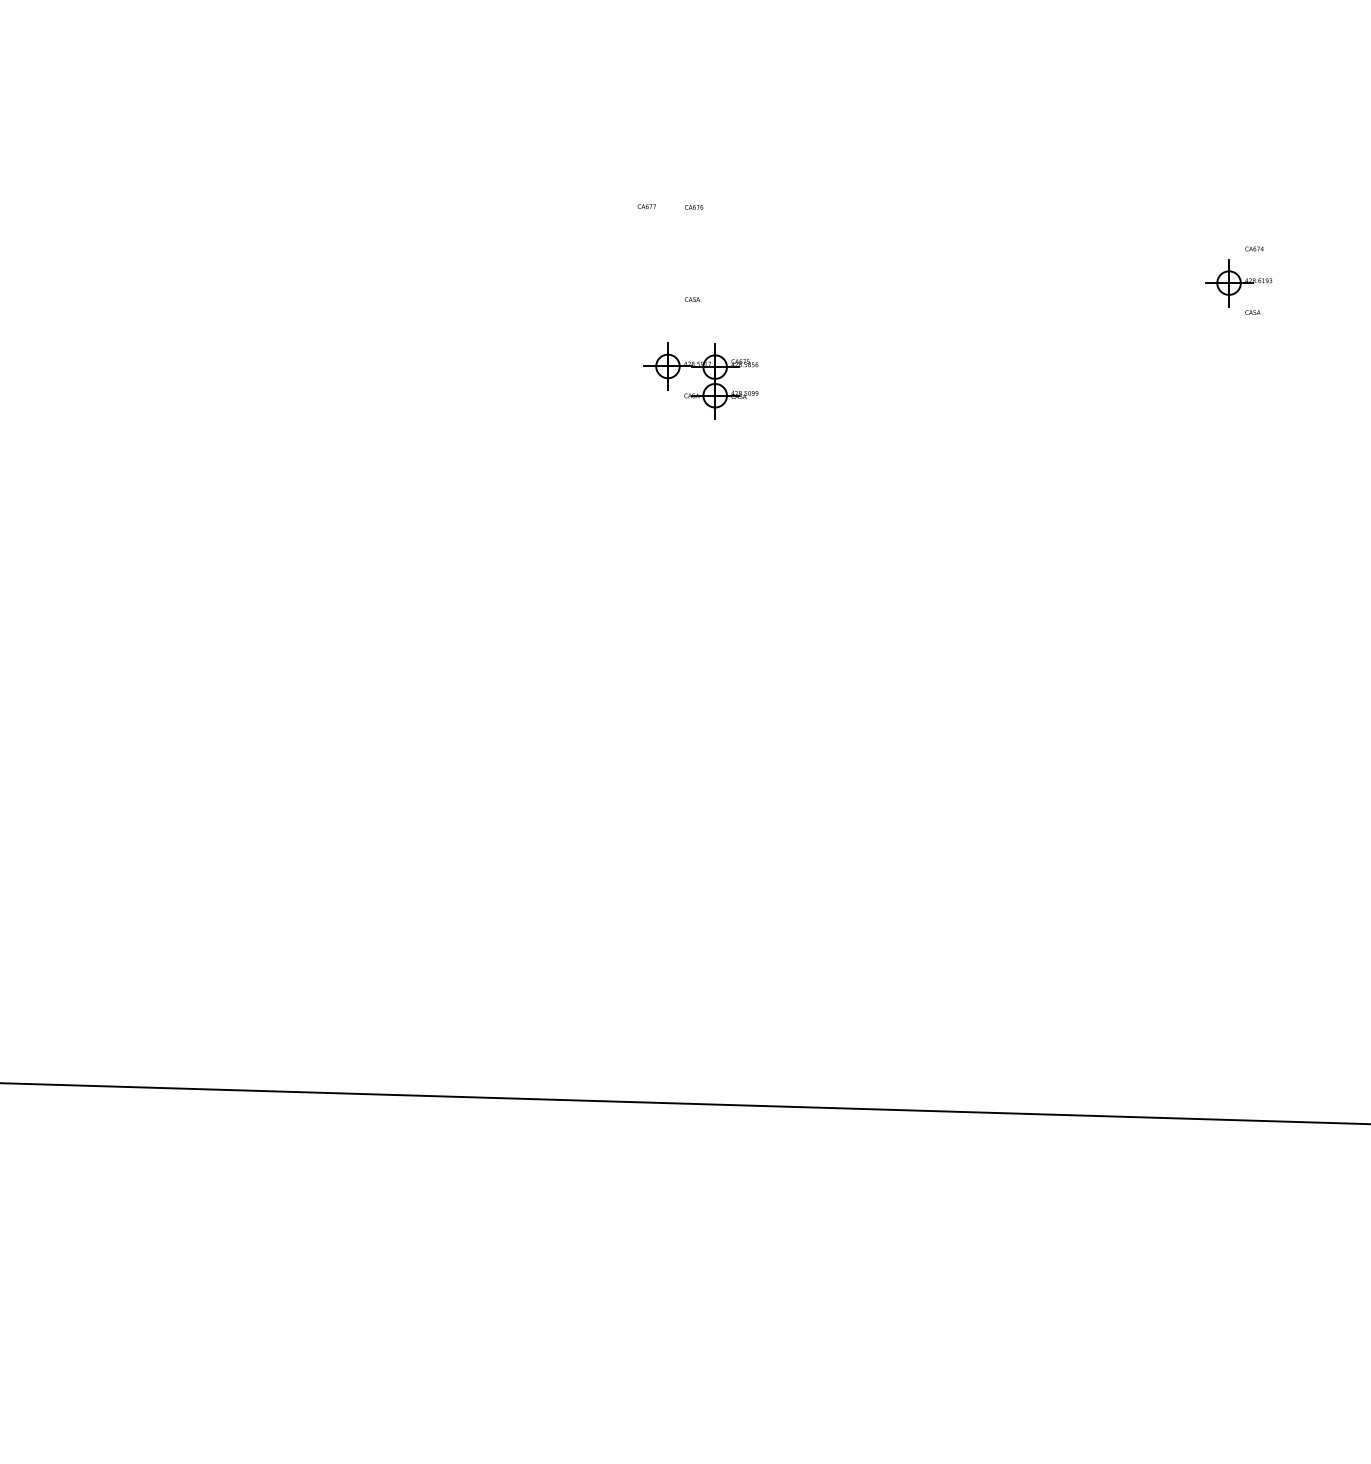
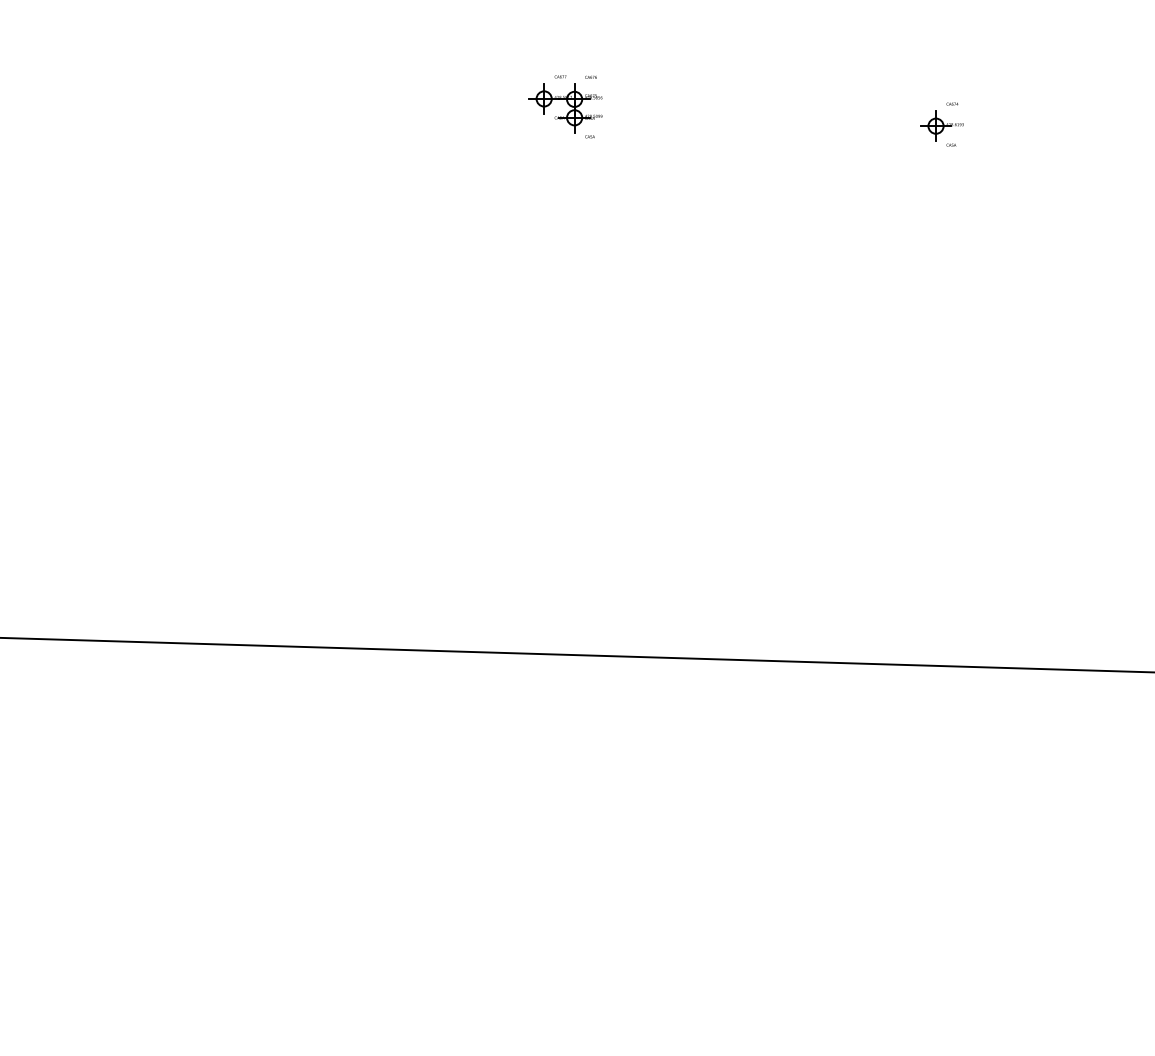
part: (701, 381) -> (565, 108), moved

